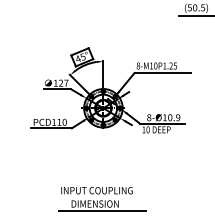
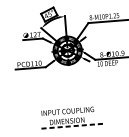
line: (103, 211) -> (73, 126), solid -> dashed

